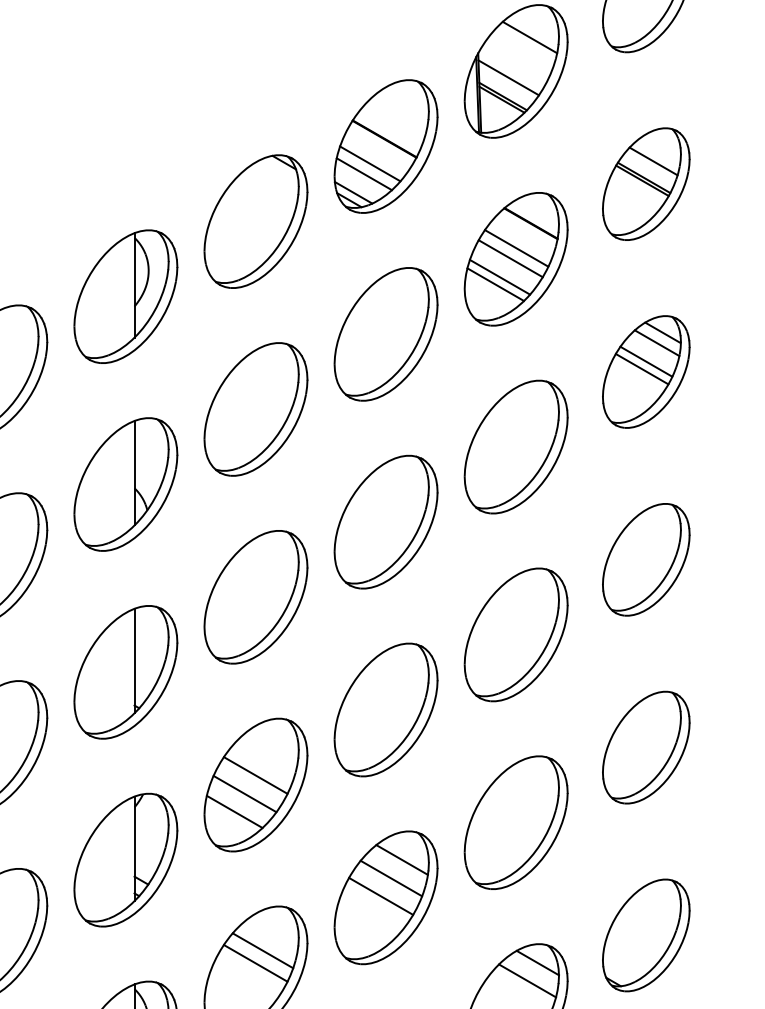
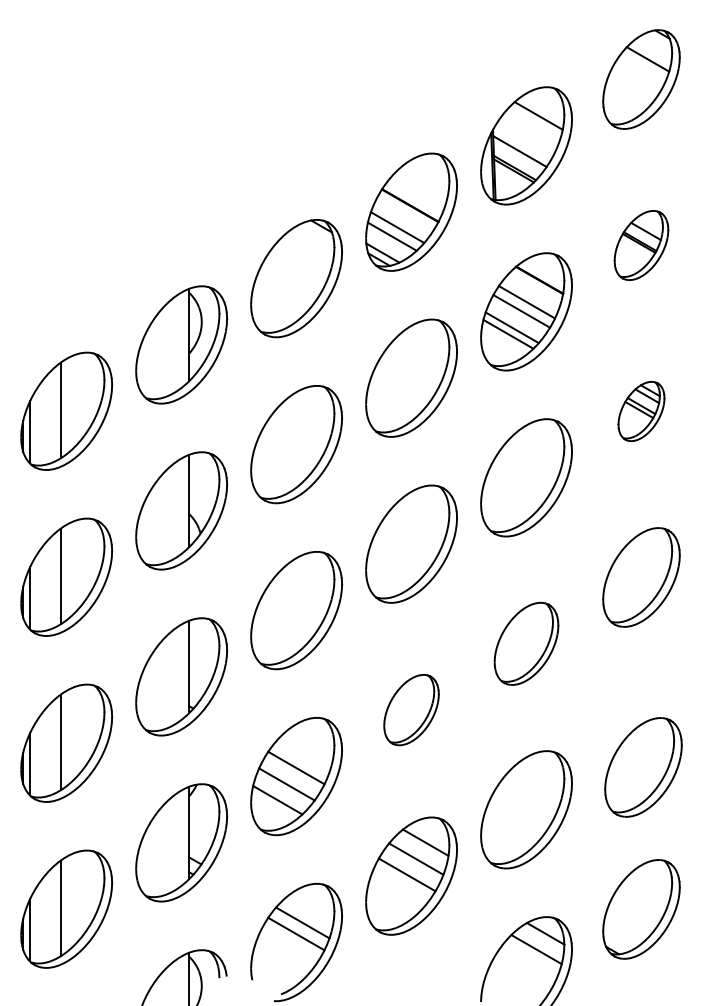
part: (646, 184) -> (641, 245), size x0.7
part: (646, 372) -> (641, 411), size x0.6
part: (516, 634) -> (526, 643), size x0.7
part: (386, 709) -> (411, 709), size x0.6
part: (646, 747) -> (643, 767), moved

